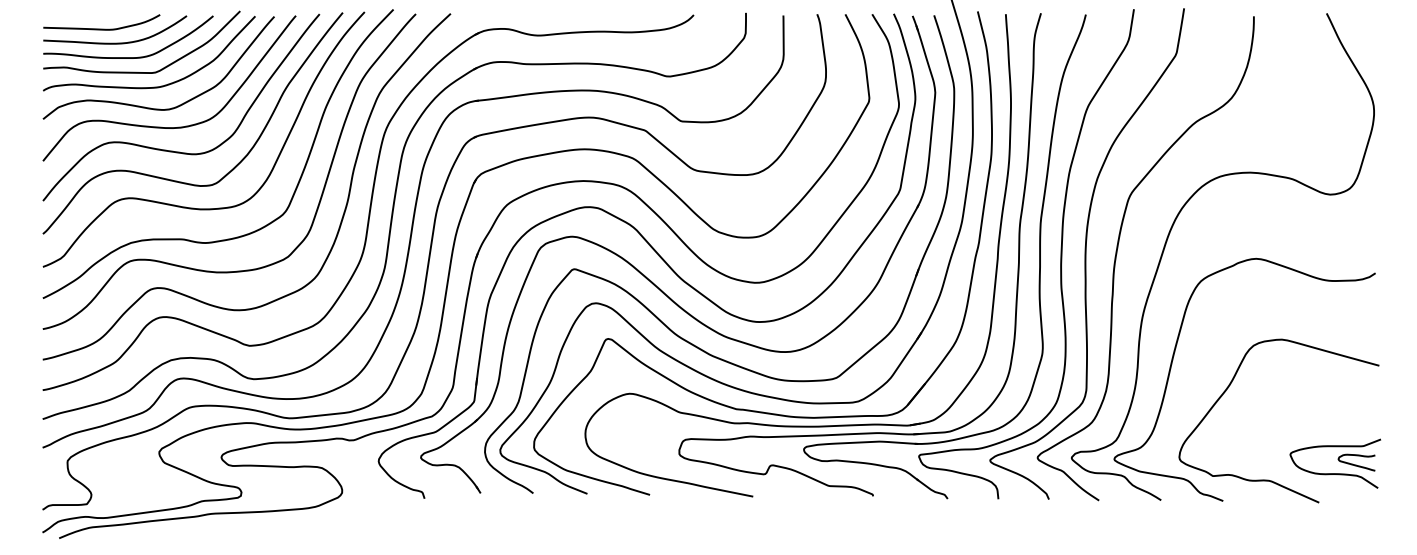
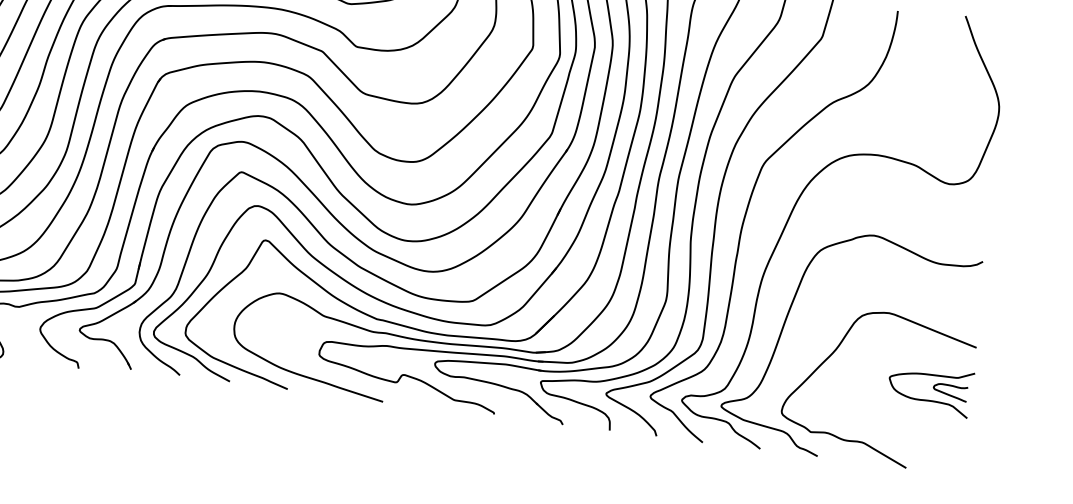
part: (1335, 463) -> (930, 391), moved

